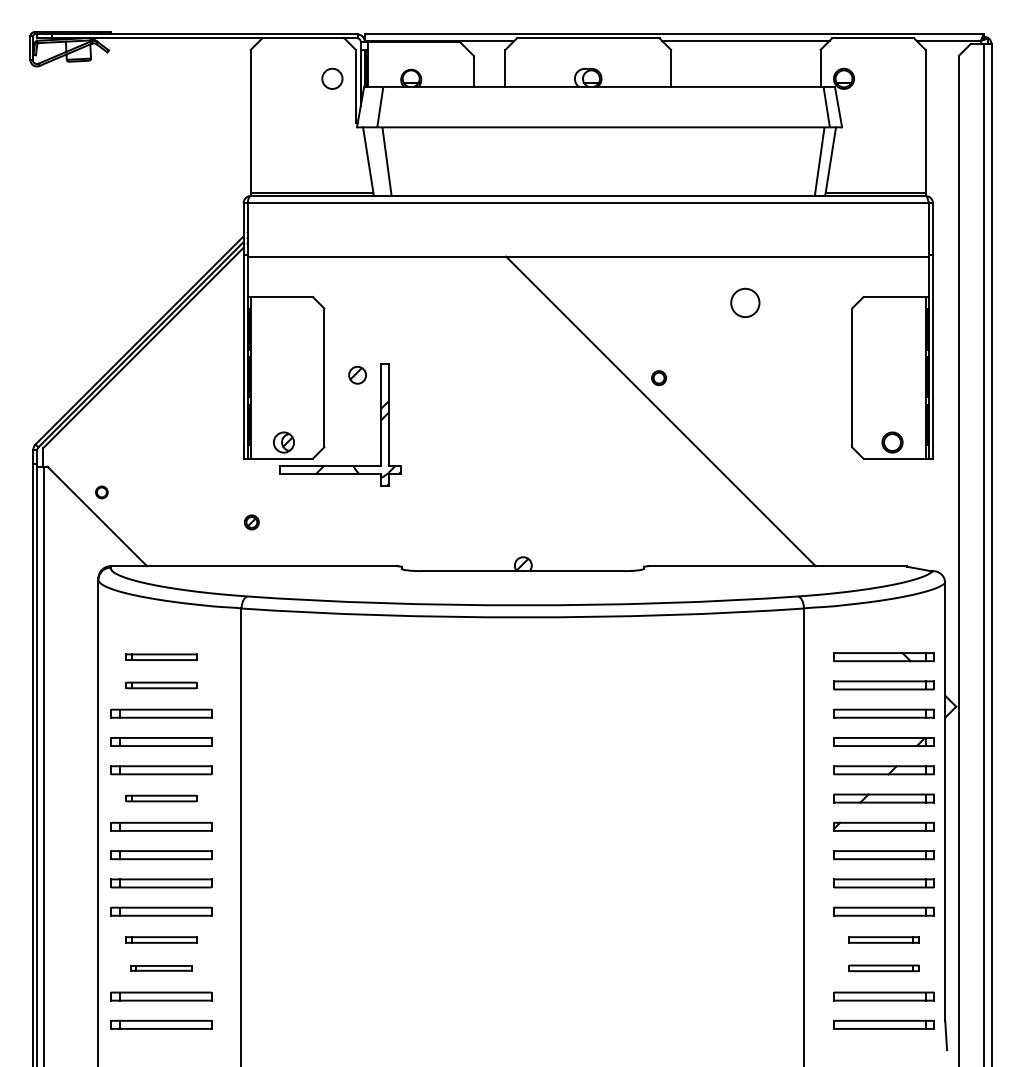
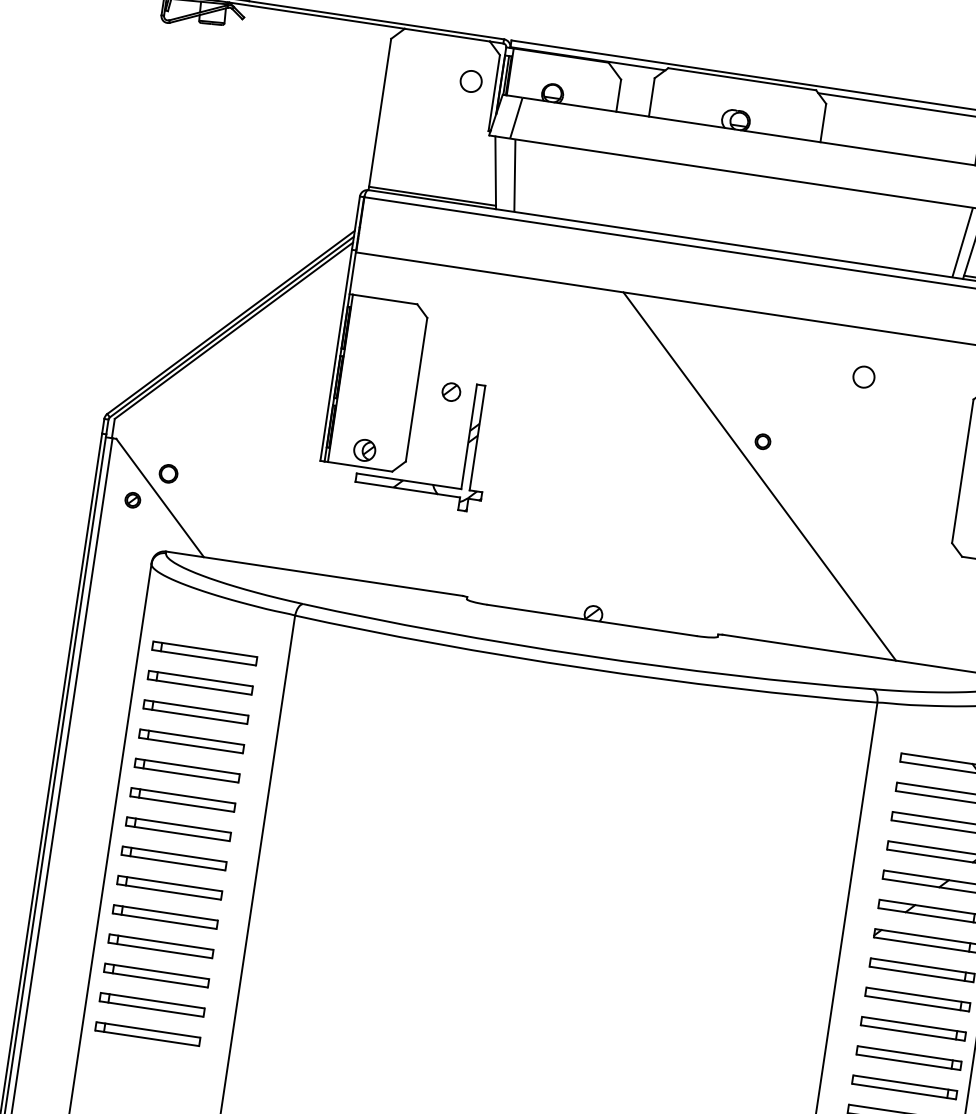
circle: (745, 302) -> (864, 376), size x0.71
part: (101, 492) -> (168, 473), size x1.43
part: (251, 522) -> (132, 500), moved
part: (161, 657) -> (204, 653), size x1.43
part: (161, 685) -> (200, 682), size x1.43
part: (161, 798) -> (182, 799), size x1.43
part: (161, 939) -> (161, 945), size x1.43
part: (883, 939) -> (908, 1057), size x1.43
part: (161, 968) -> (156, 975), size x1.67
part: (883, 968) -> (903, 1087), size x1.43

